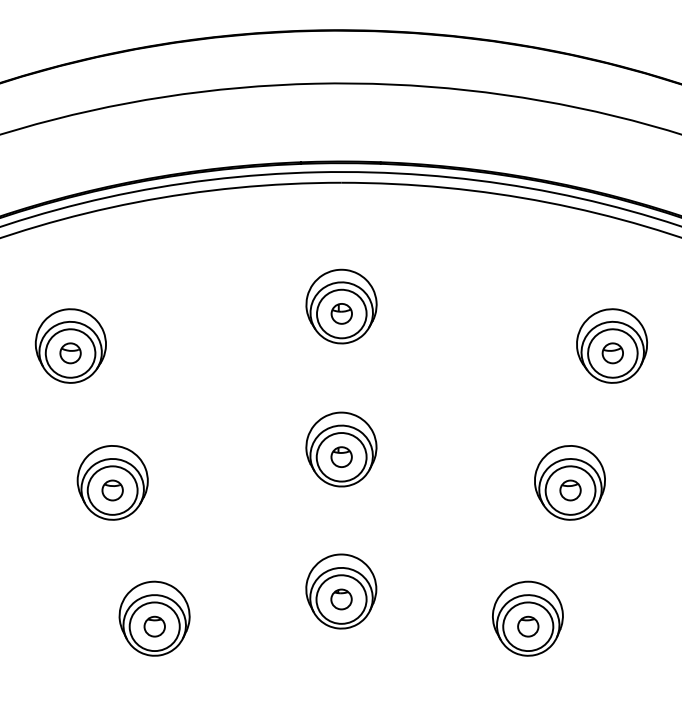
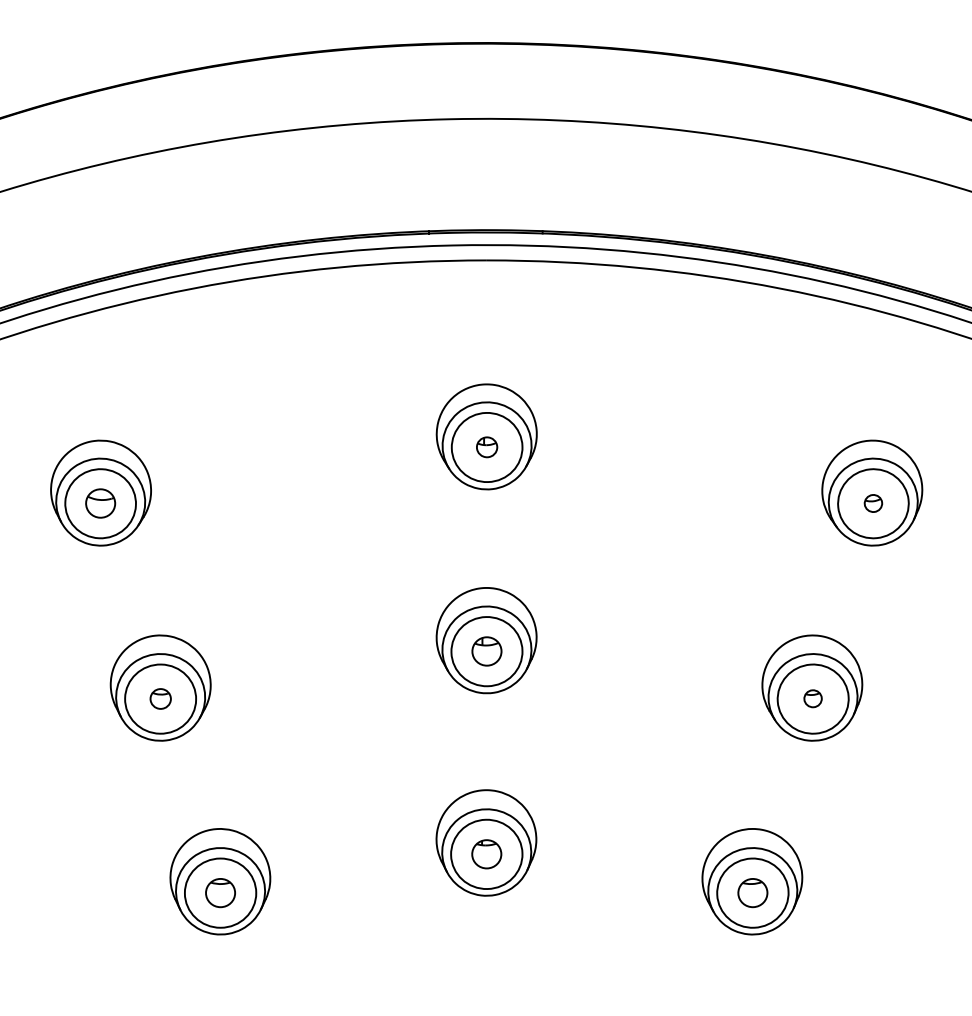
part: (341, 314) -> (486, 447), size x0.7
part: (612, 353) -> (873, 503), size x0.6
part: (112, 490) -> (160, 698), size x0.7
part: (570, 490) -> (812, 698), size x0.6

